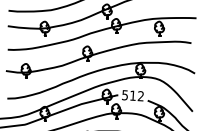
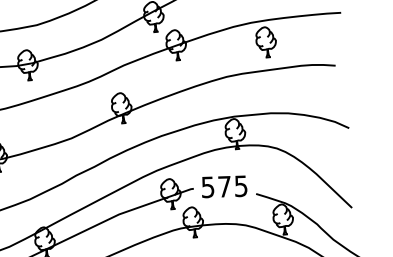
text: (136, 95) -> (231, 185), 512 -> 575

